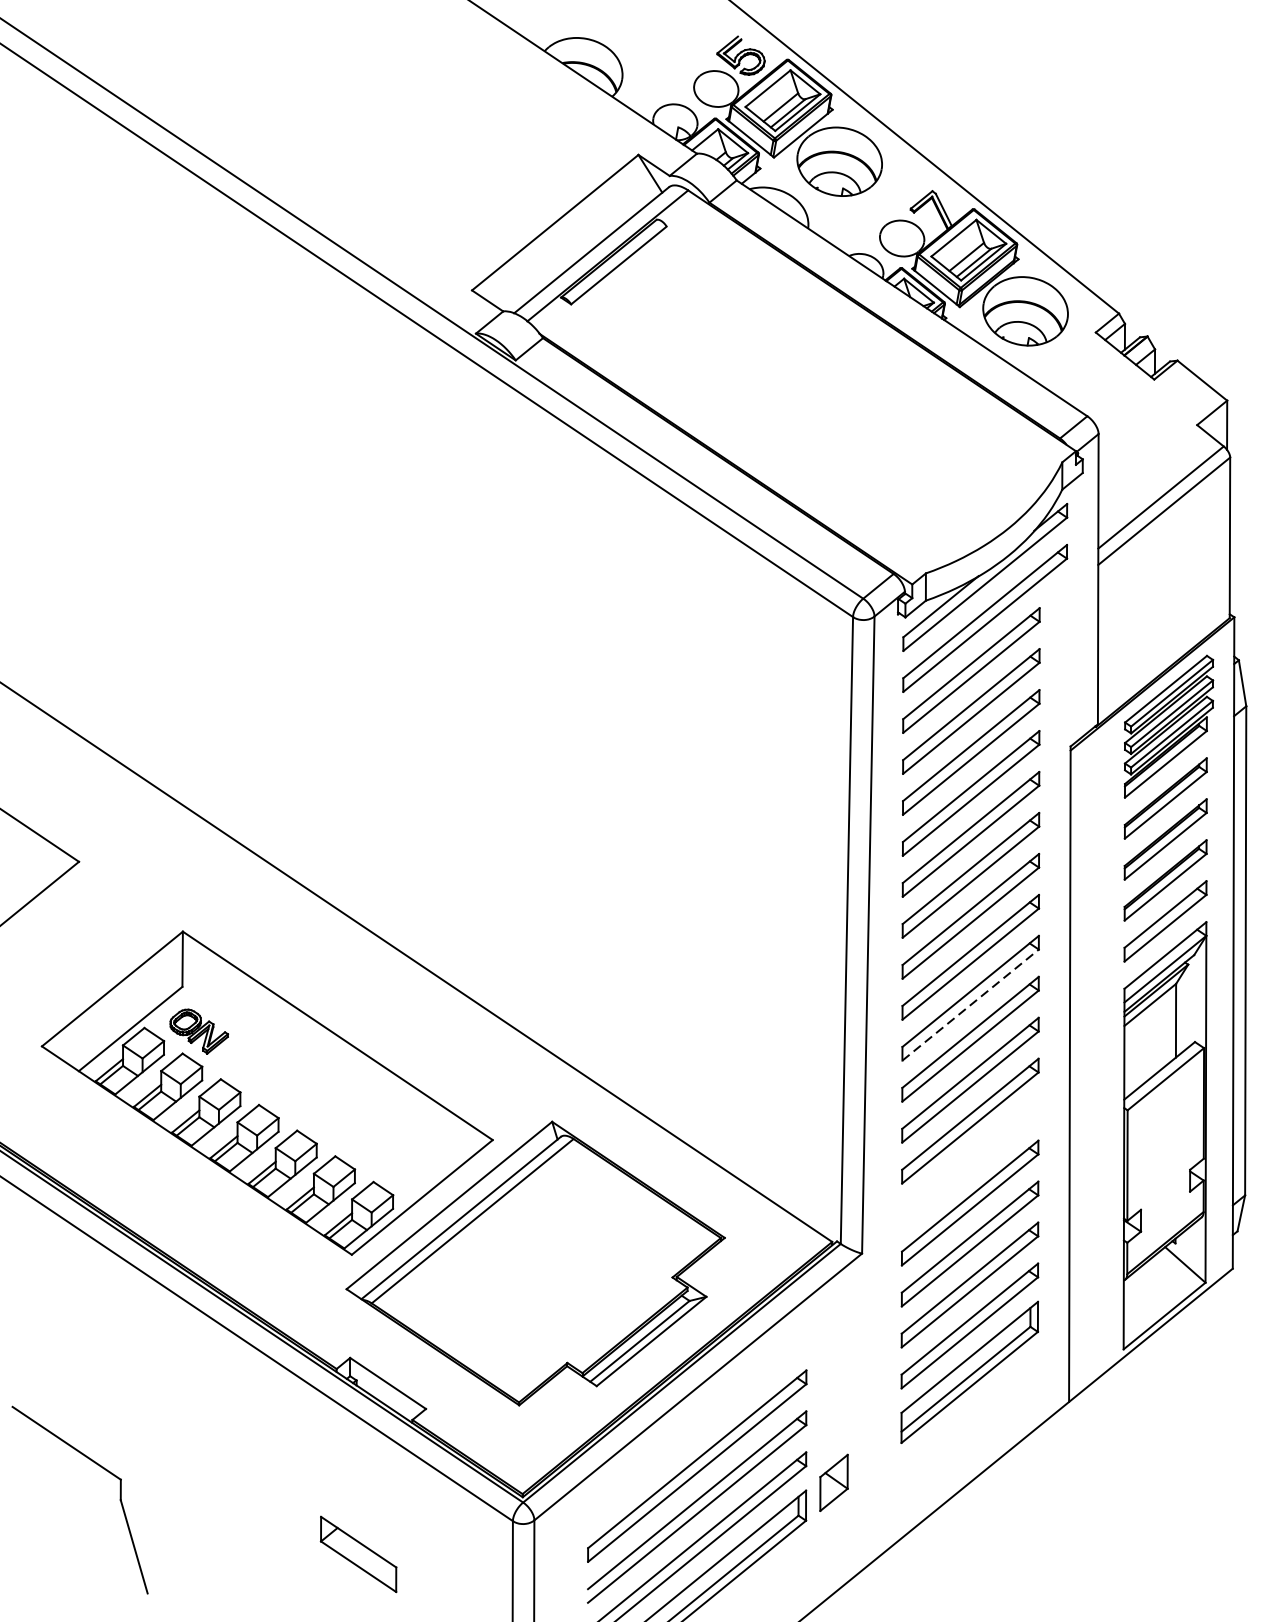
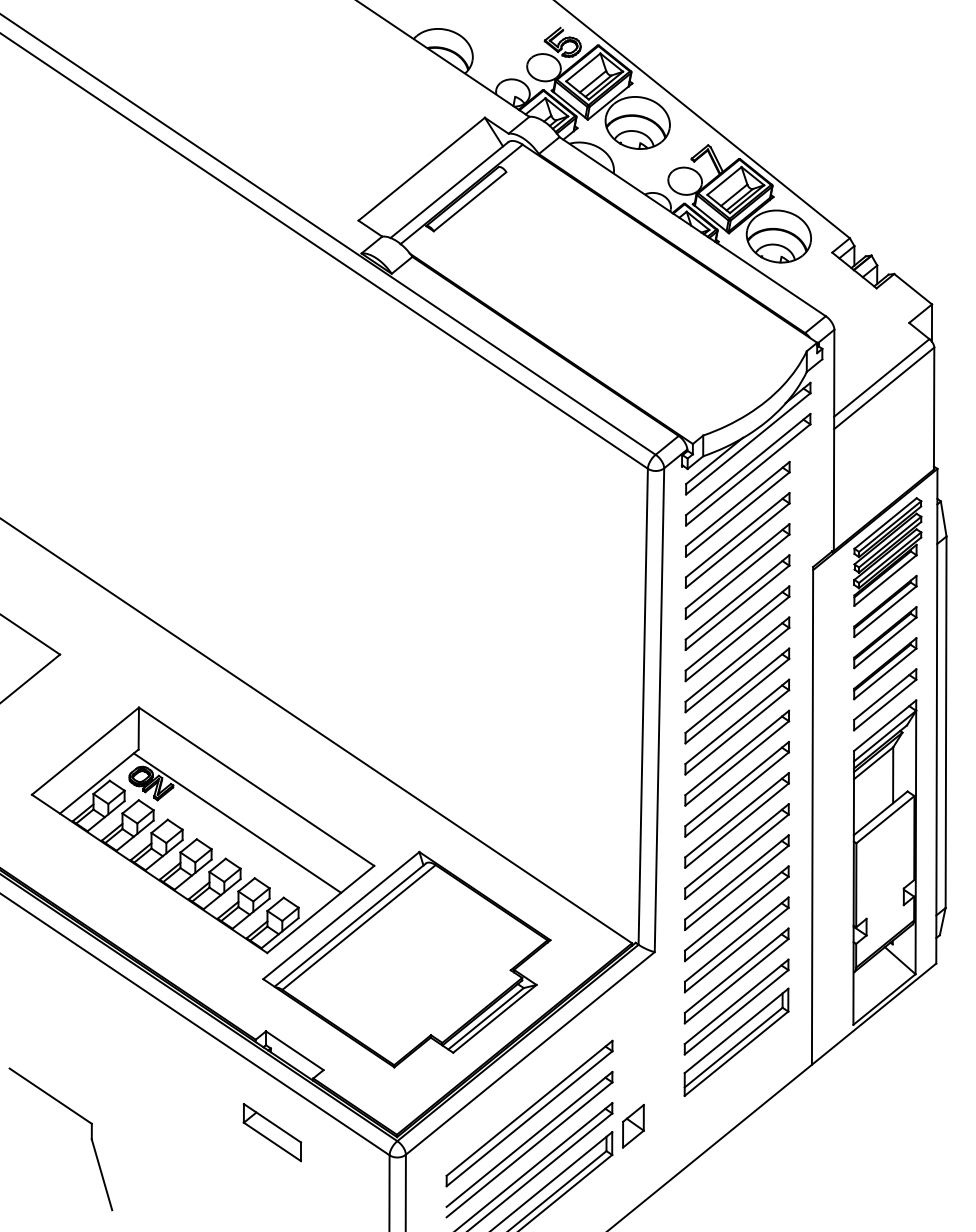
line: (971, 1005) -> (737, 763), dashed -> solid
line: (312, 1082) -> (237, 822), added
part: (969, 1161) -> (736, 882), added
part: (358, 1554) -> (272, 1132), moved

